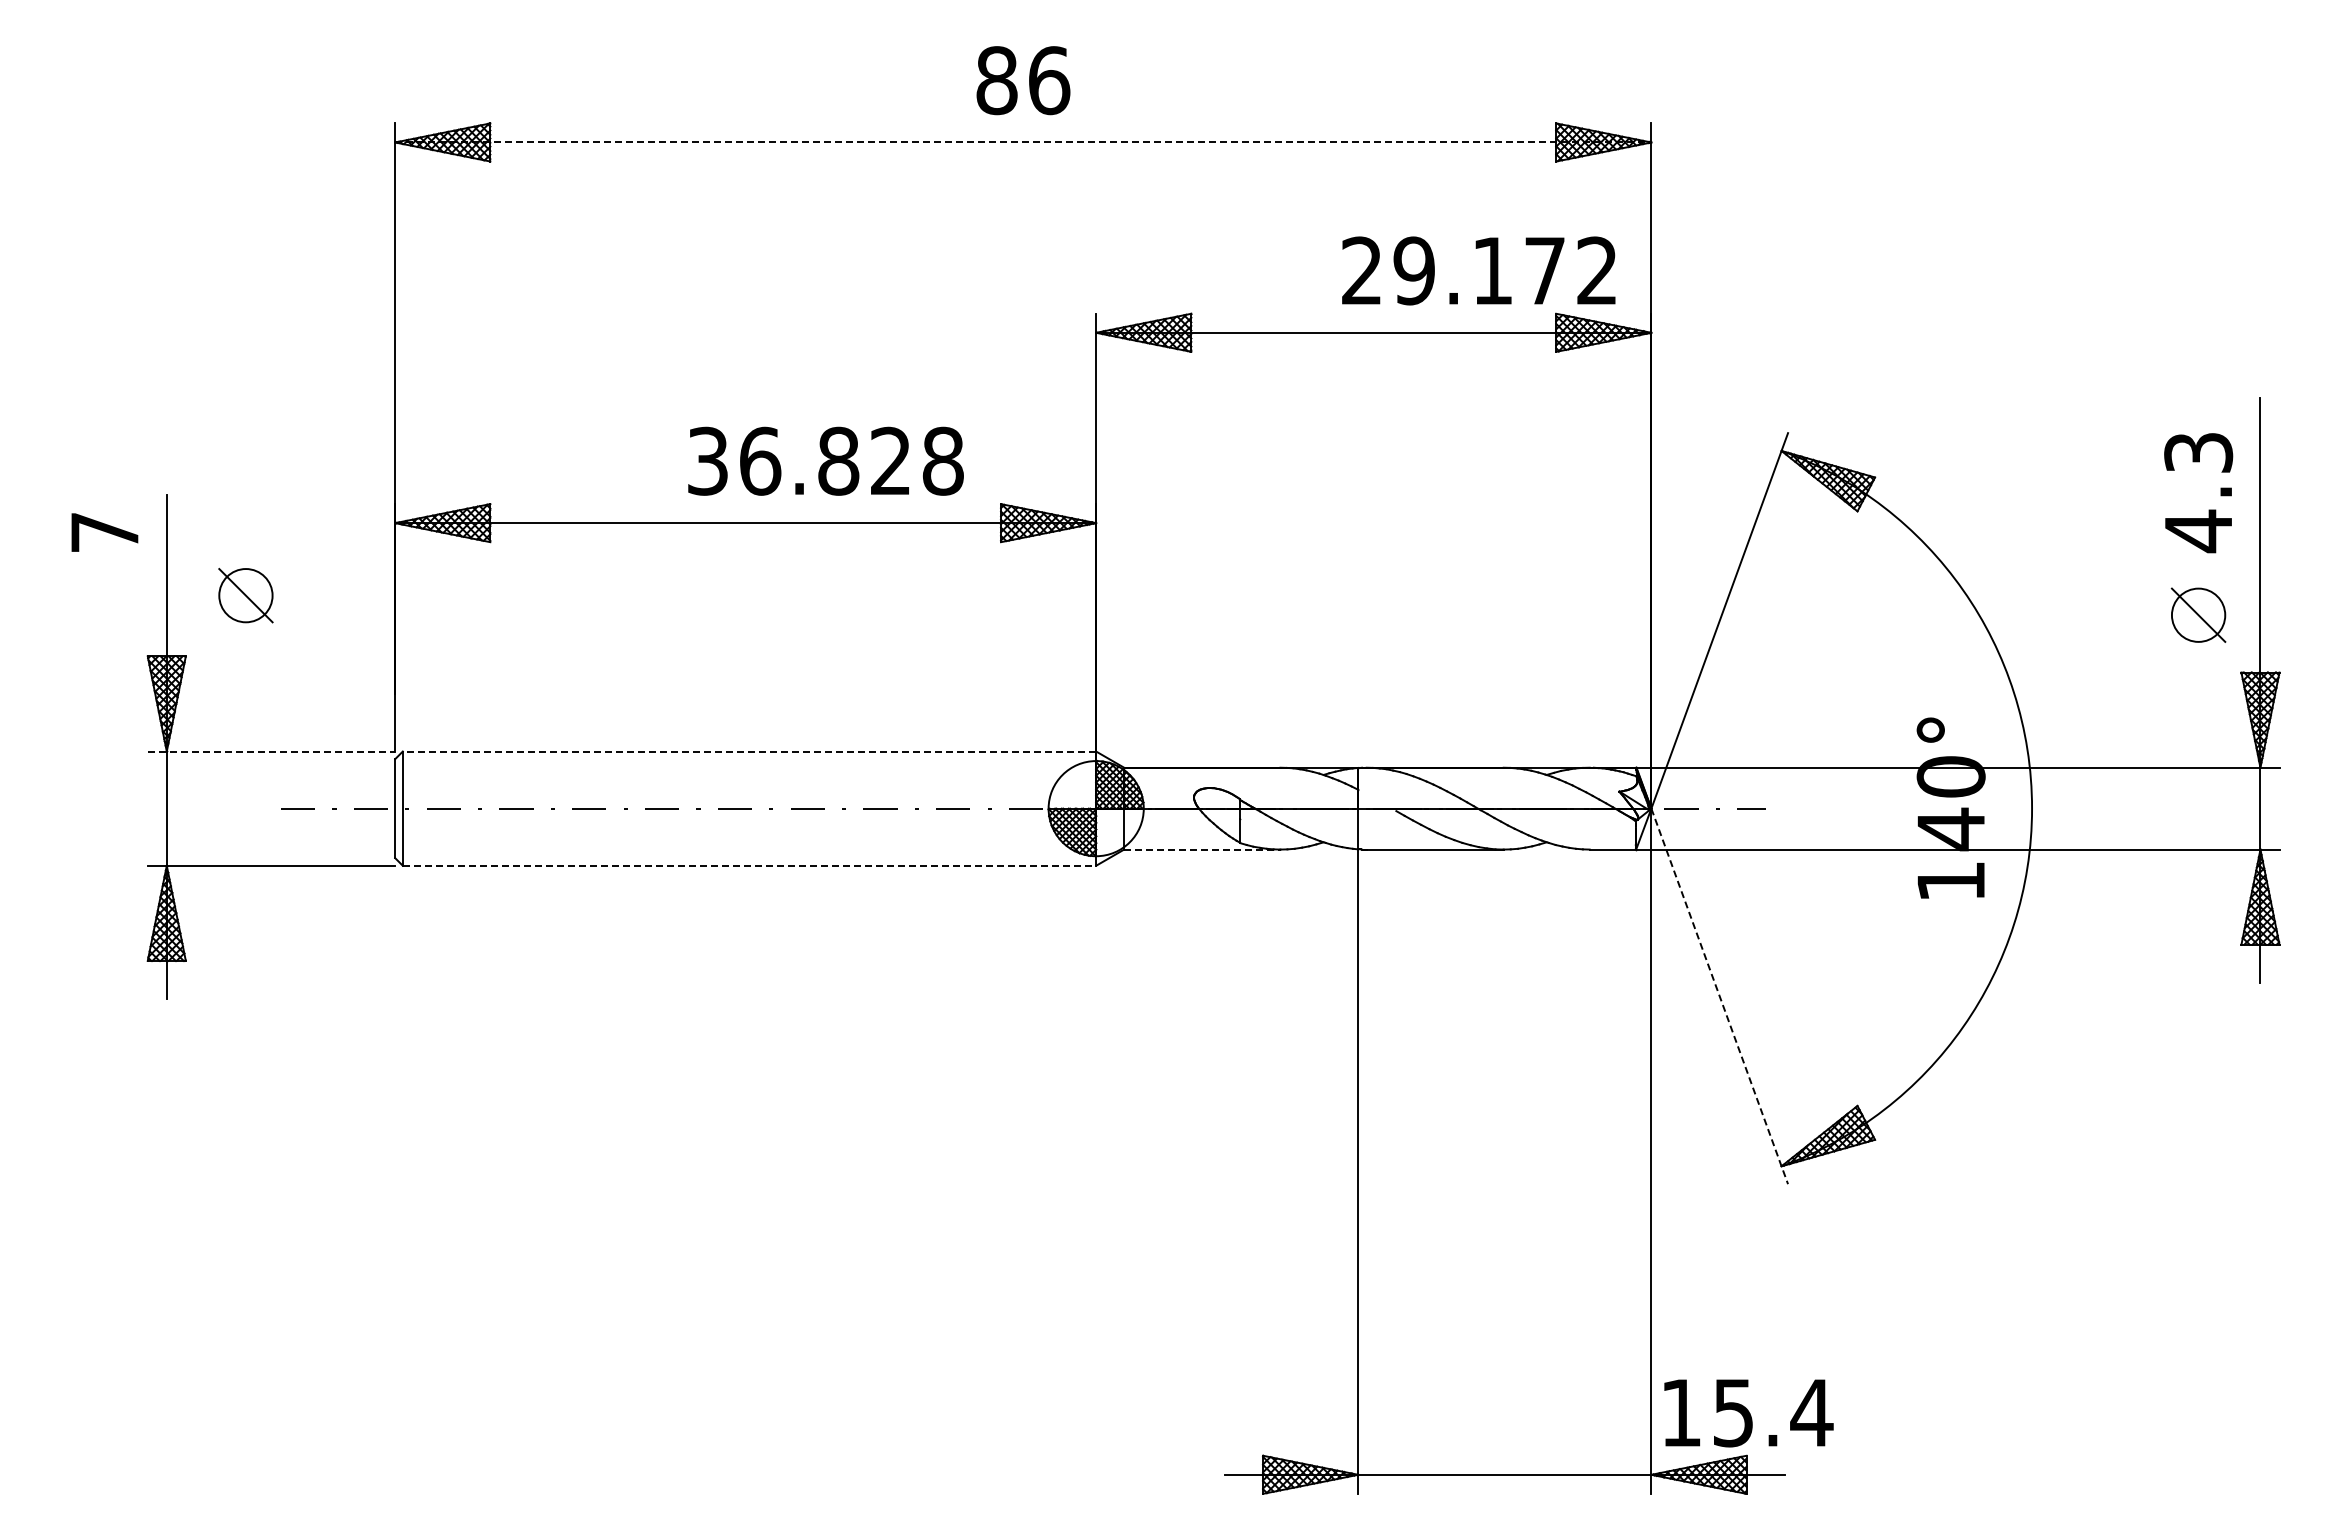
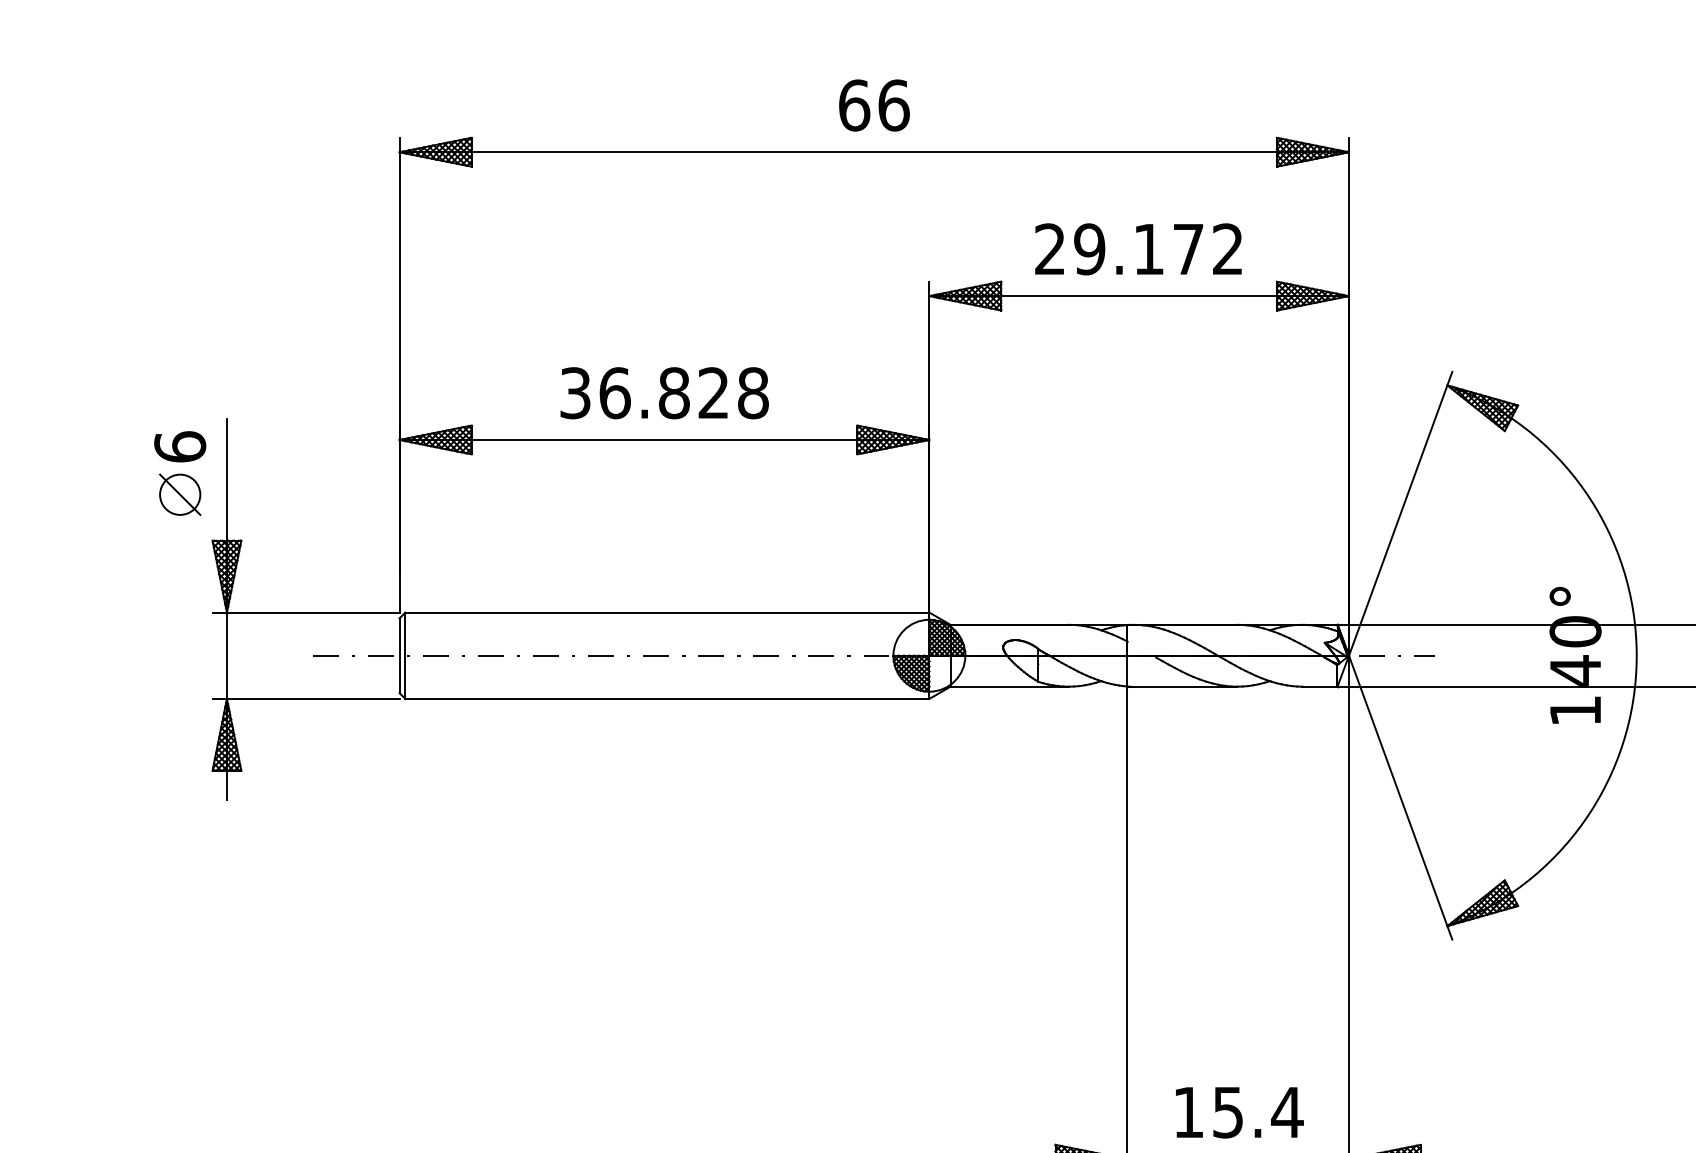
text: (997, 80) -> (854, 105), 86 -> 66
line: (1023, 142) -> (874, 152), dashed -> solid
text: (1478, 270) -> (1138, 249), moved
text: (825, 460) -> (664, 392), moved
text: (104, 531) -> (179, 446), 7 -> 6
part: (245, 595) -> (179, 494), moved
line: (271, 751) -> (306, 612), dashed -> solid
line: (749, 751) -> (667, 612), dashed -> solid
line: (1202, 849) -> (1009, 686), dashed -> solid
line: (749, 865) -> (667, 698), dashed -> solid
line: (1719, 996) -> (1400, 797), dashed -> solid
text: (1748, 1413) -> (1239, 1112), moved

